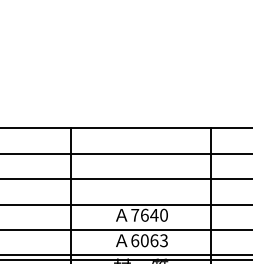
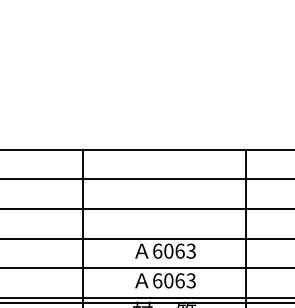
text: (149, 214) -> (174, 250), 7640 -> 6063

